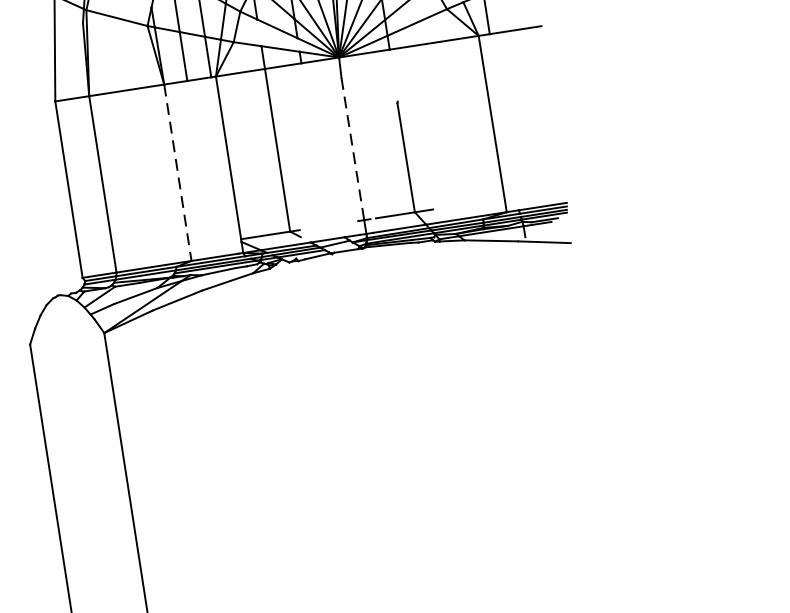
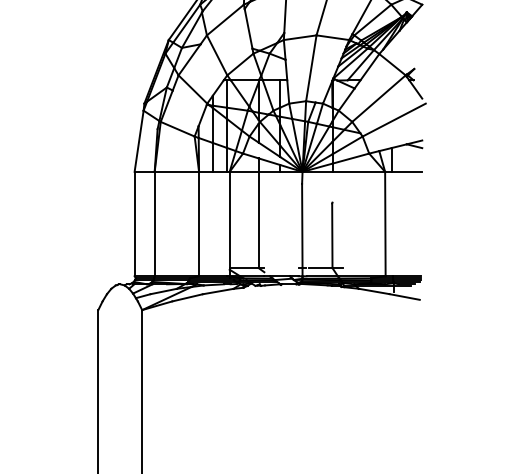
line: (353, 149) -> (302, 226), dashed -> solid
line: (178, 173) -> (199, 224), dashed -> solid

